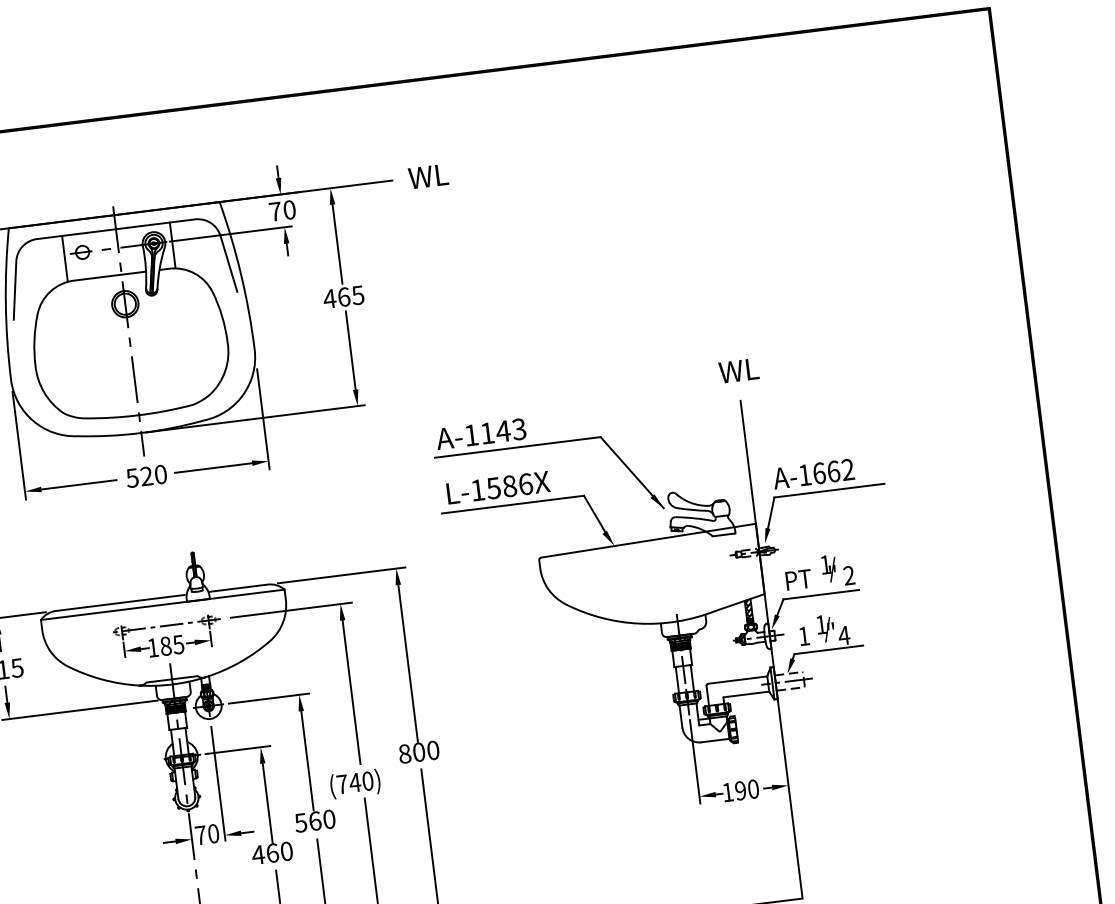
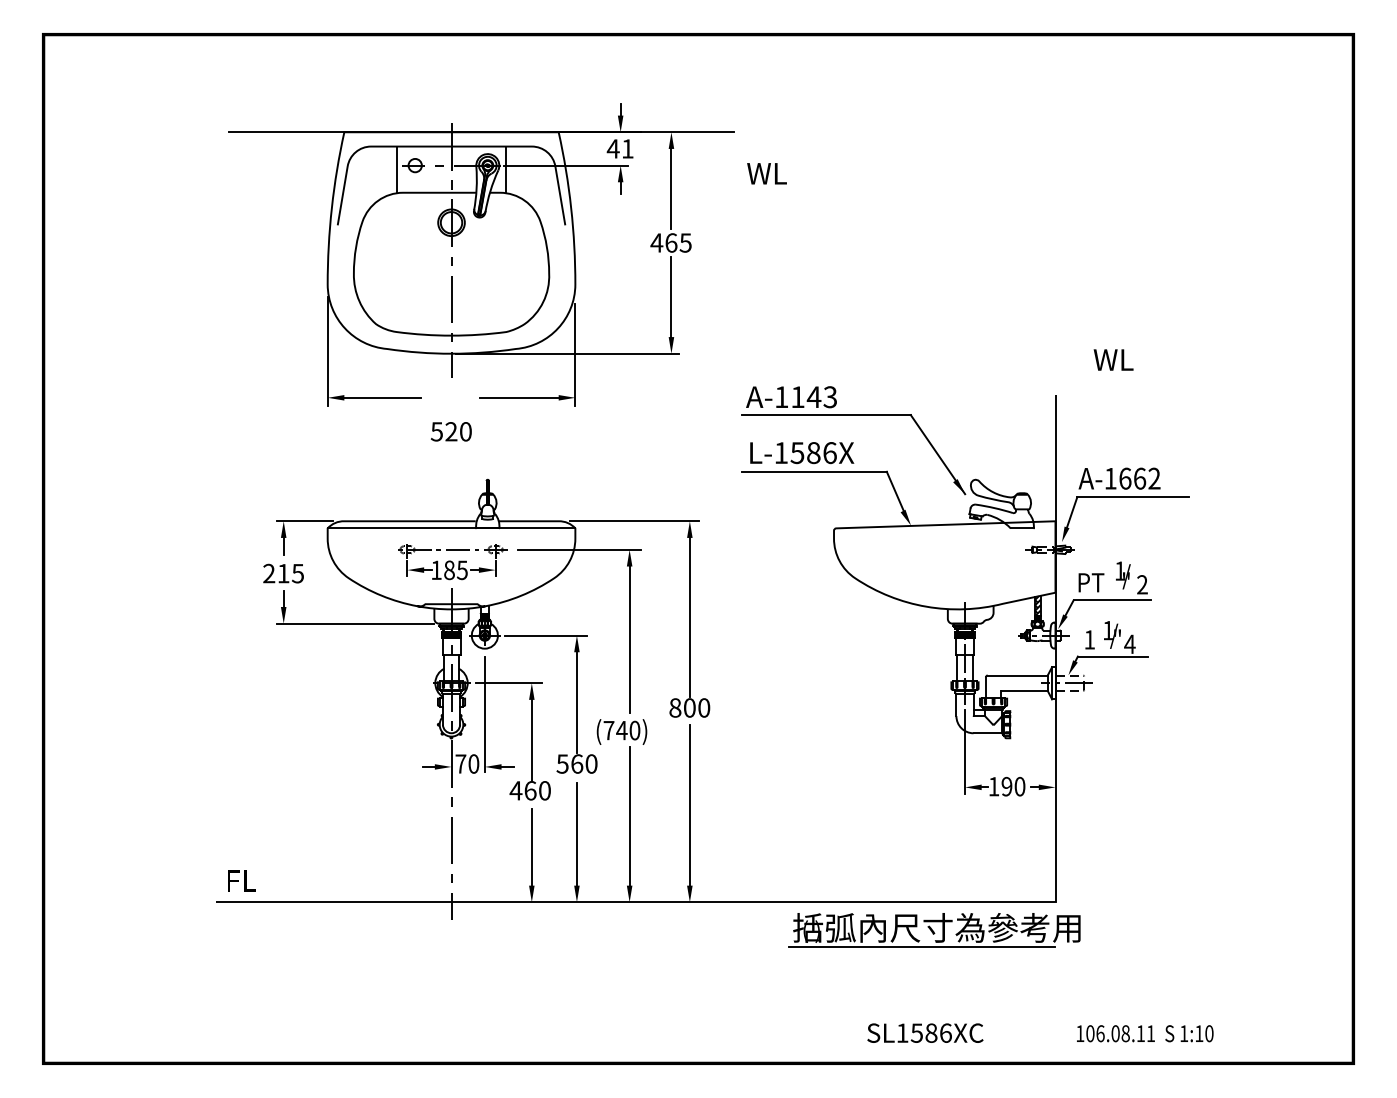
text: (427, 176) -> (766, 173), moved
text: (281, 210) -> (619, 148), 70 -> 41
text: (738, 370) -> (1113, 359), moved
text: (145, 476) -> (450, 431), moved

